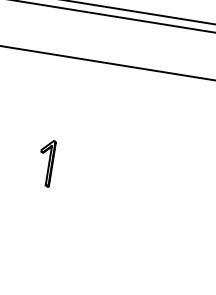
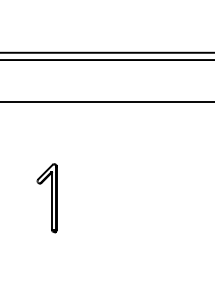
part: (45, 163) -> (46, 198), size x1.67

